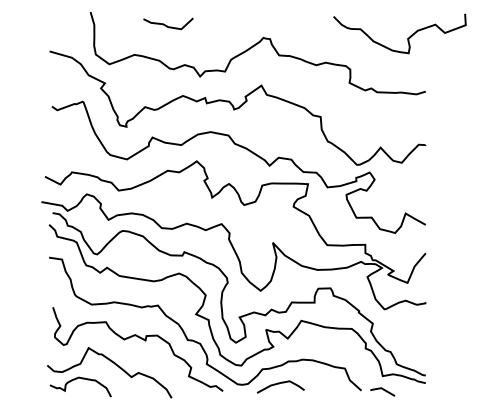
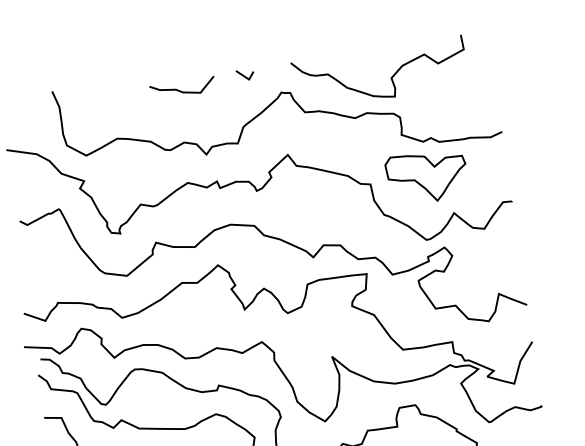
line: (237, 20) -> (244, 74), added
curve: (167, 25) -> (181, 90), moved
curve: (407, 38) -> (390, 77), moved
part: (364, 117) -> (427, 176), added

